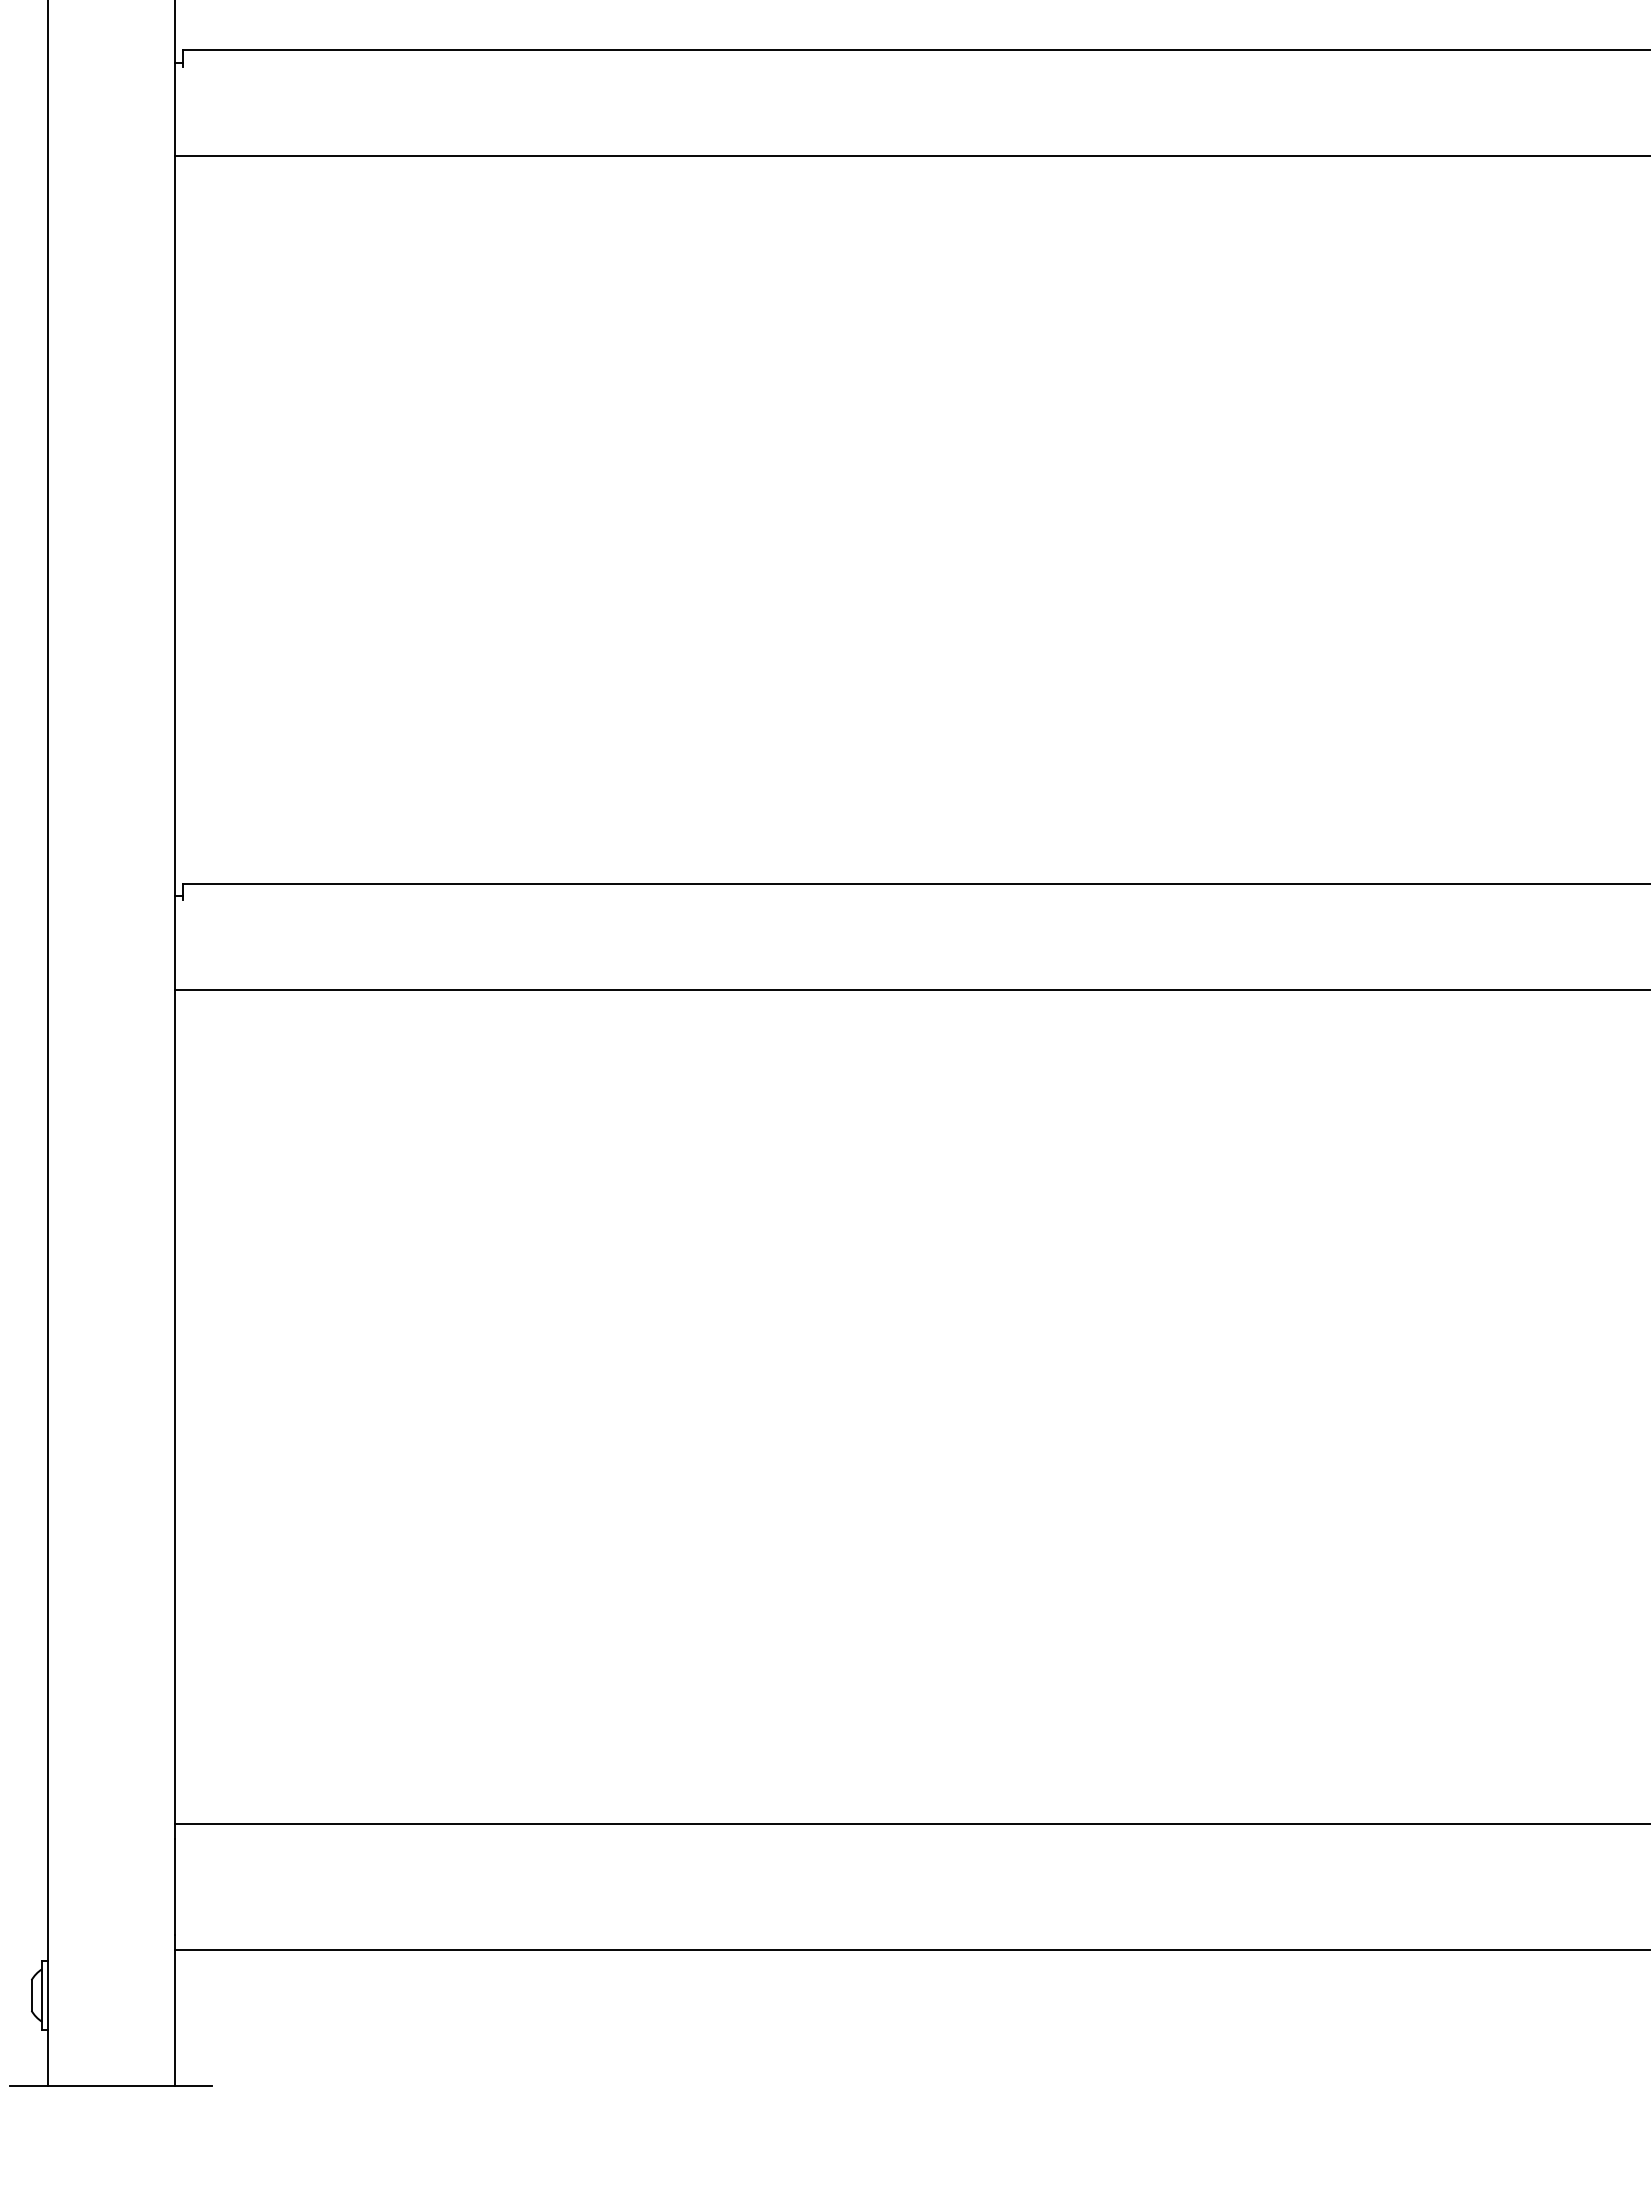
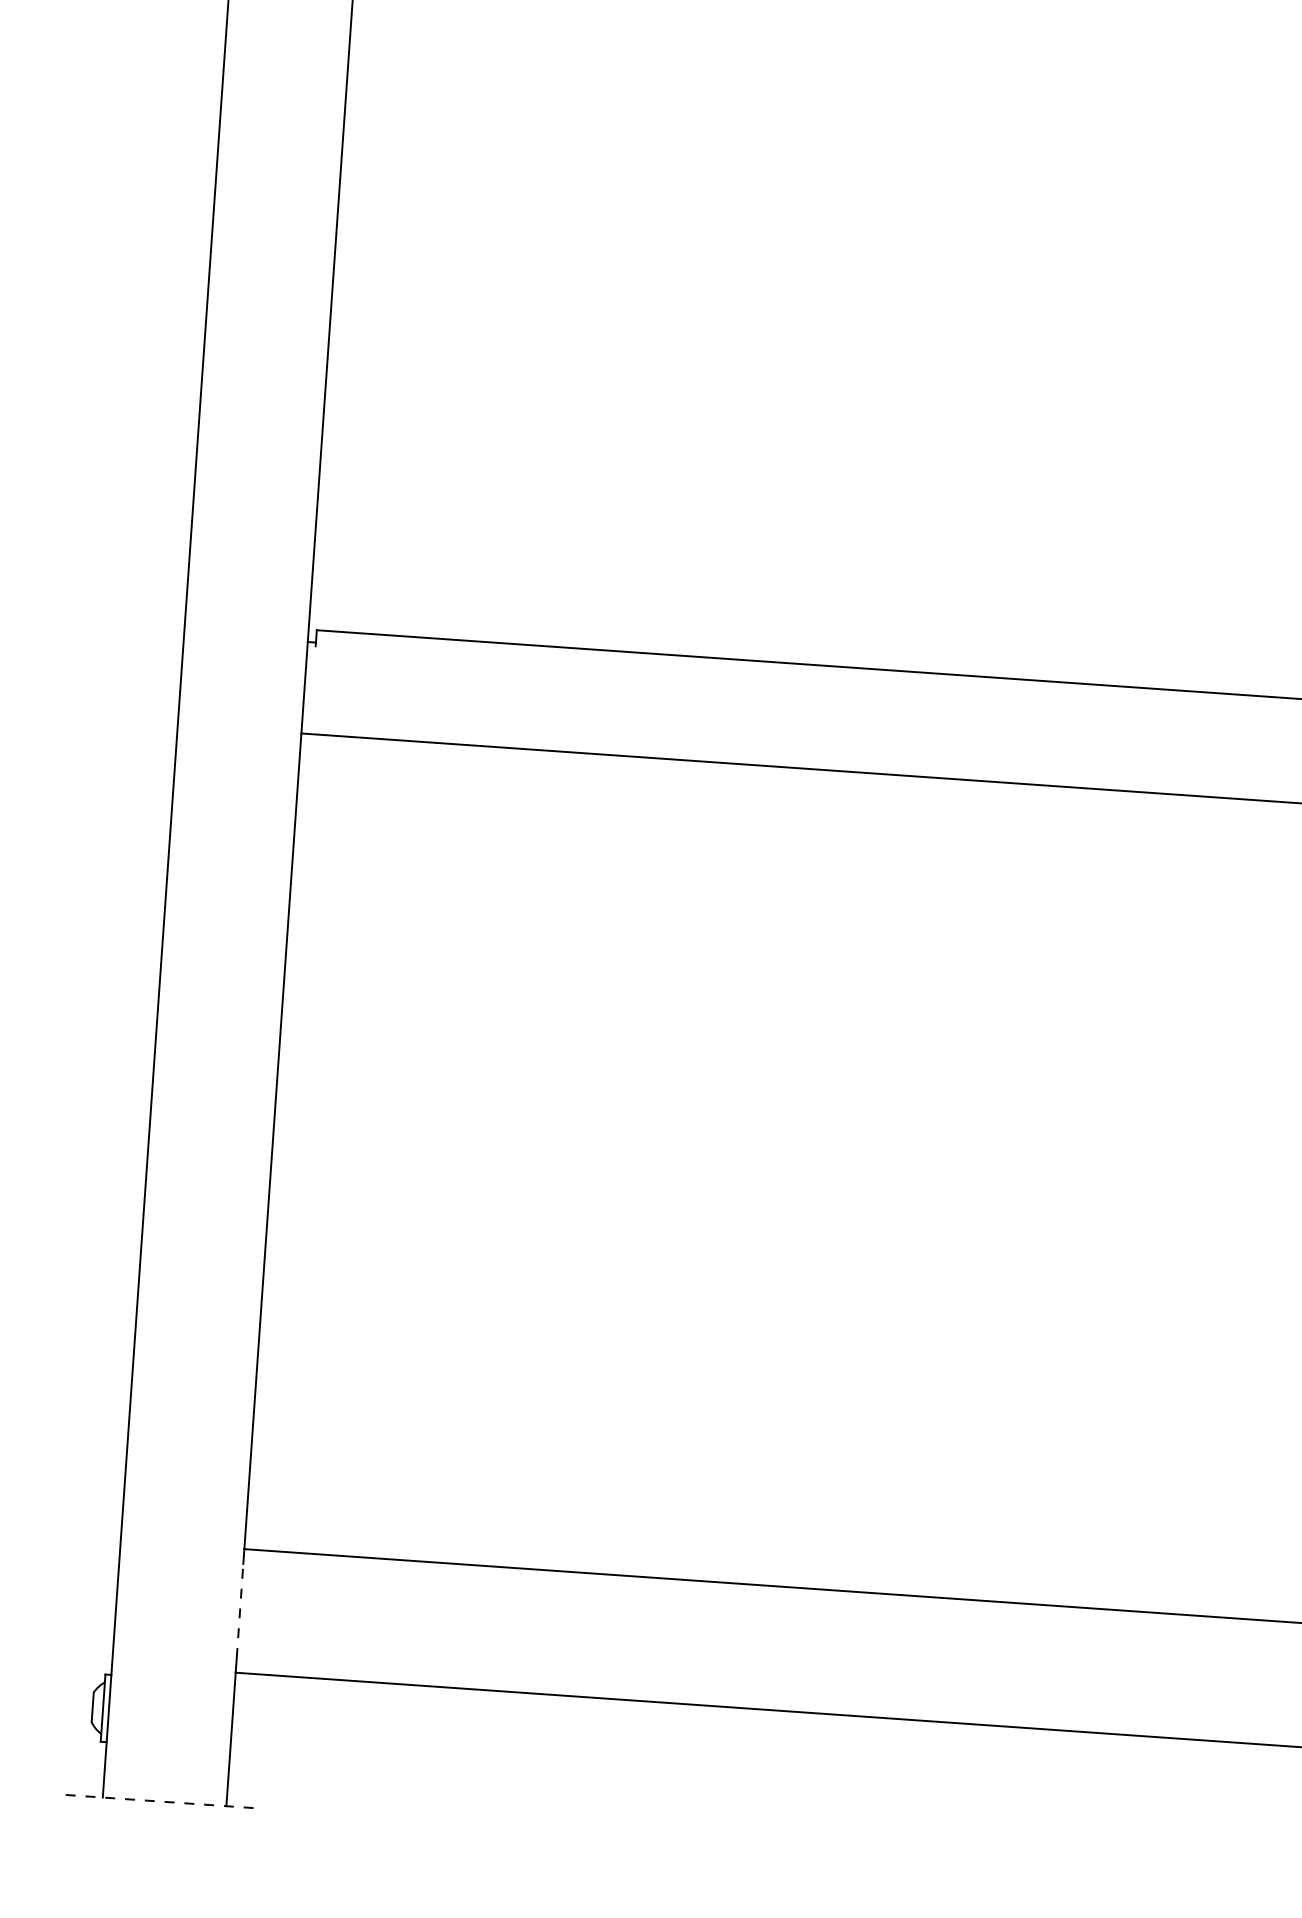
line: (174, 1886) -> (240, 1610), solid -> dashed
line: (111, 2086) -> (164, 1801), solid -> dashed

